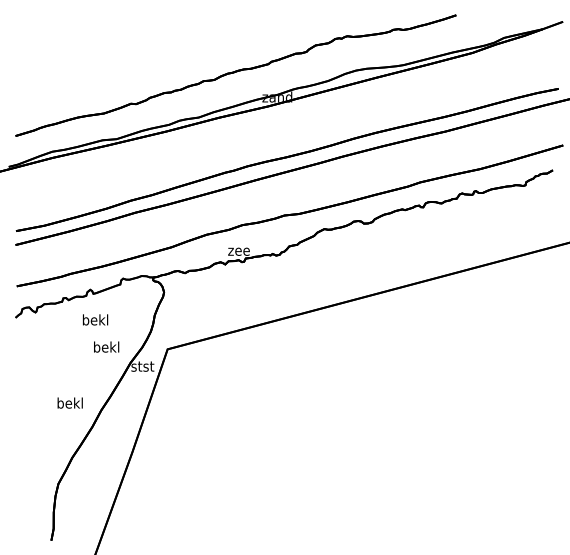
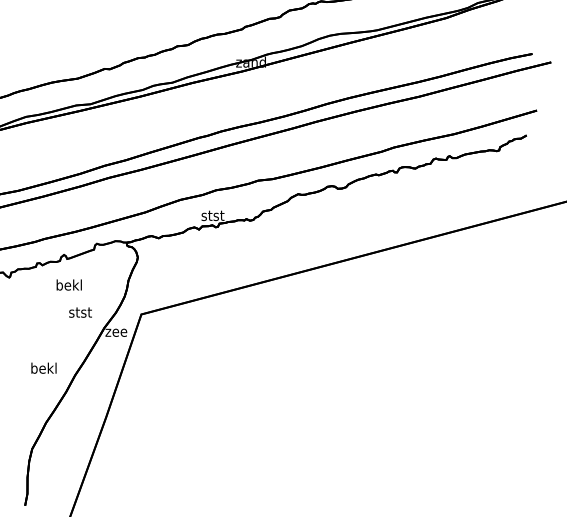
text: (238, 250) -> (212, 215), zee -> stst
text: (106, 346) -> (80, 311), bekl -> stst
text: (142, 366) -> (116, 331), stst -> zee

